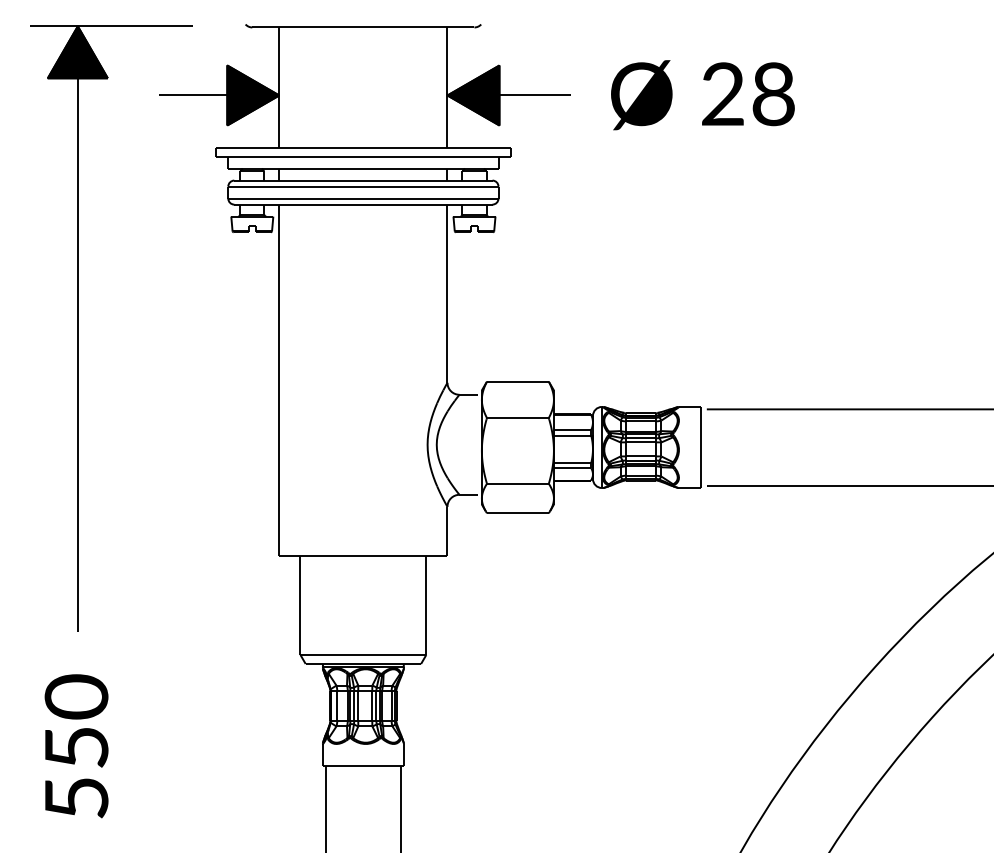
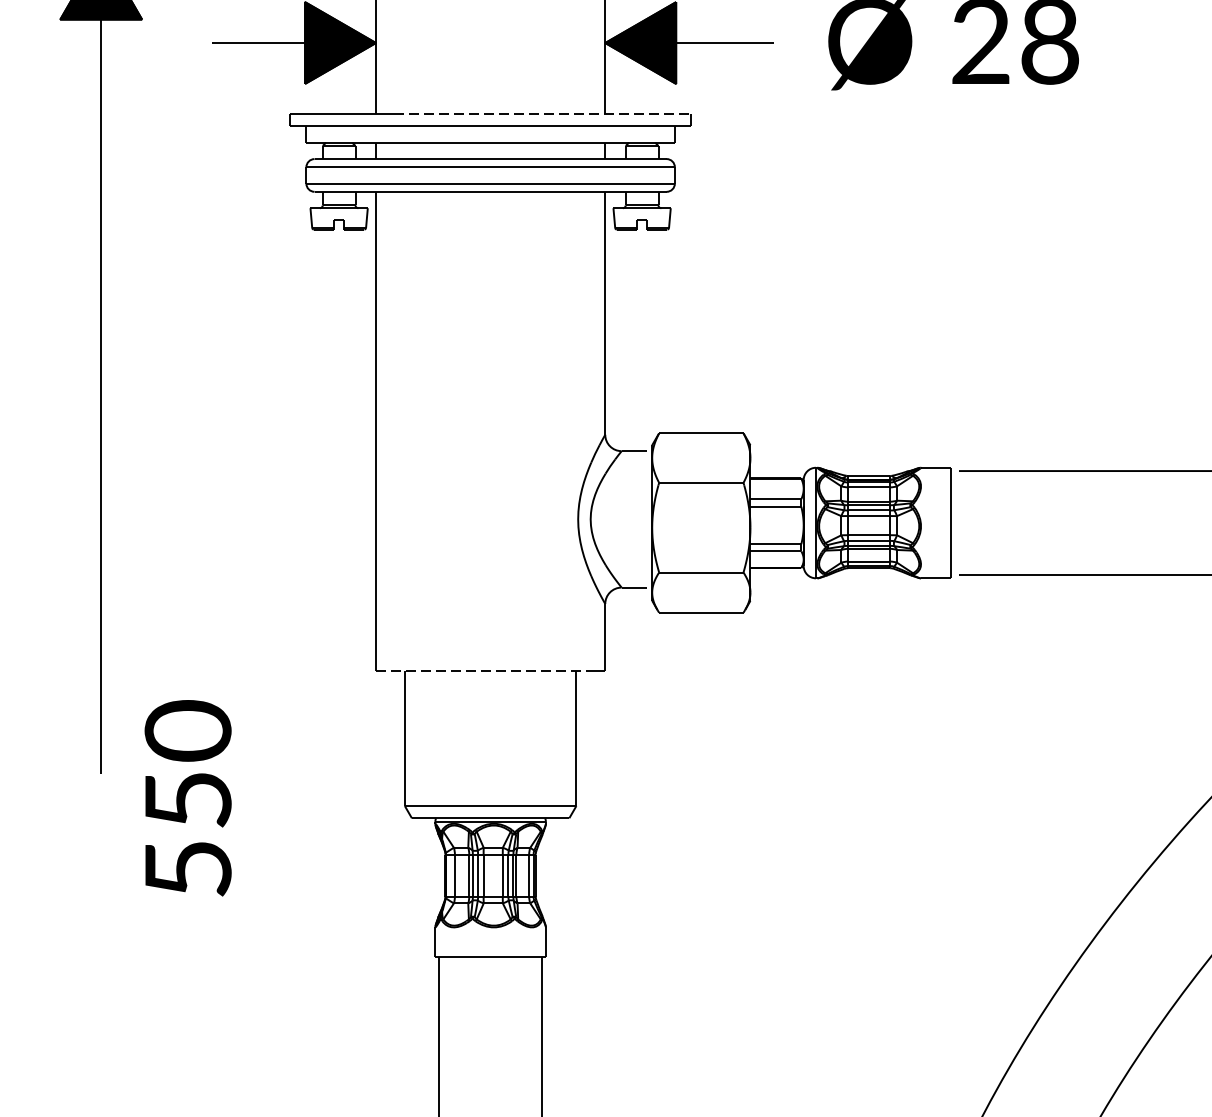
line: (401, 147) -> (542, 113), solid -> dashed
line: (358, 555) -> (483, 670), solid -> dashed
text: (76, 746) -> (188, 798), moved

